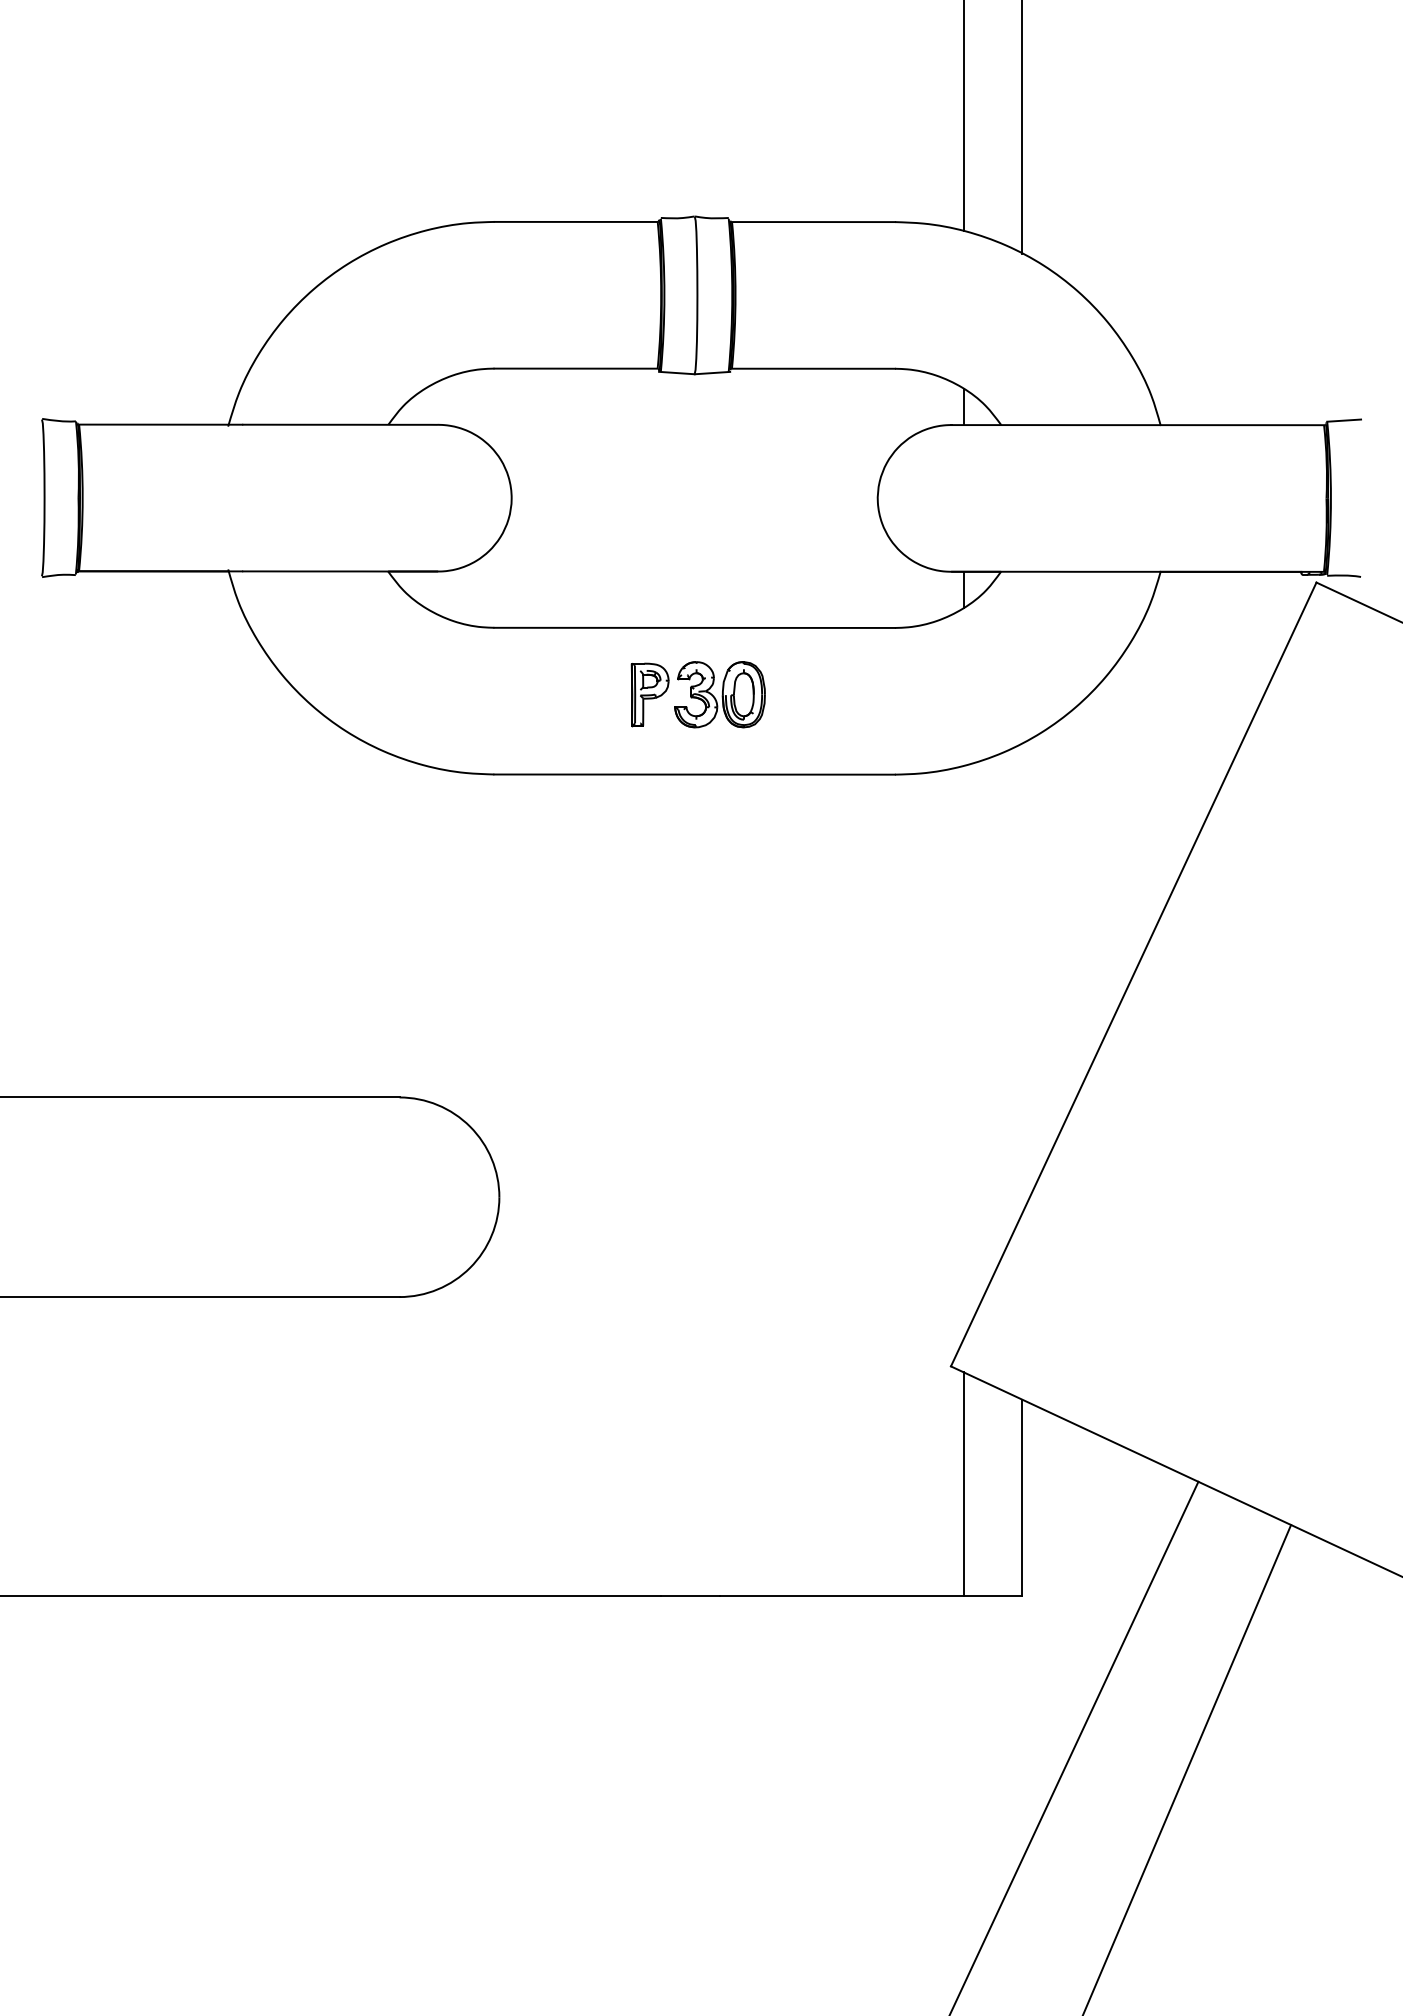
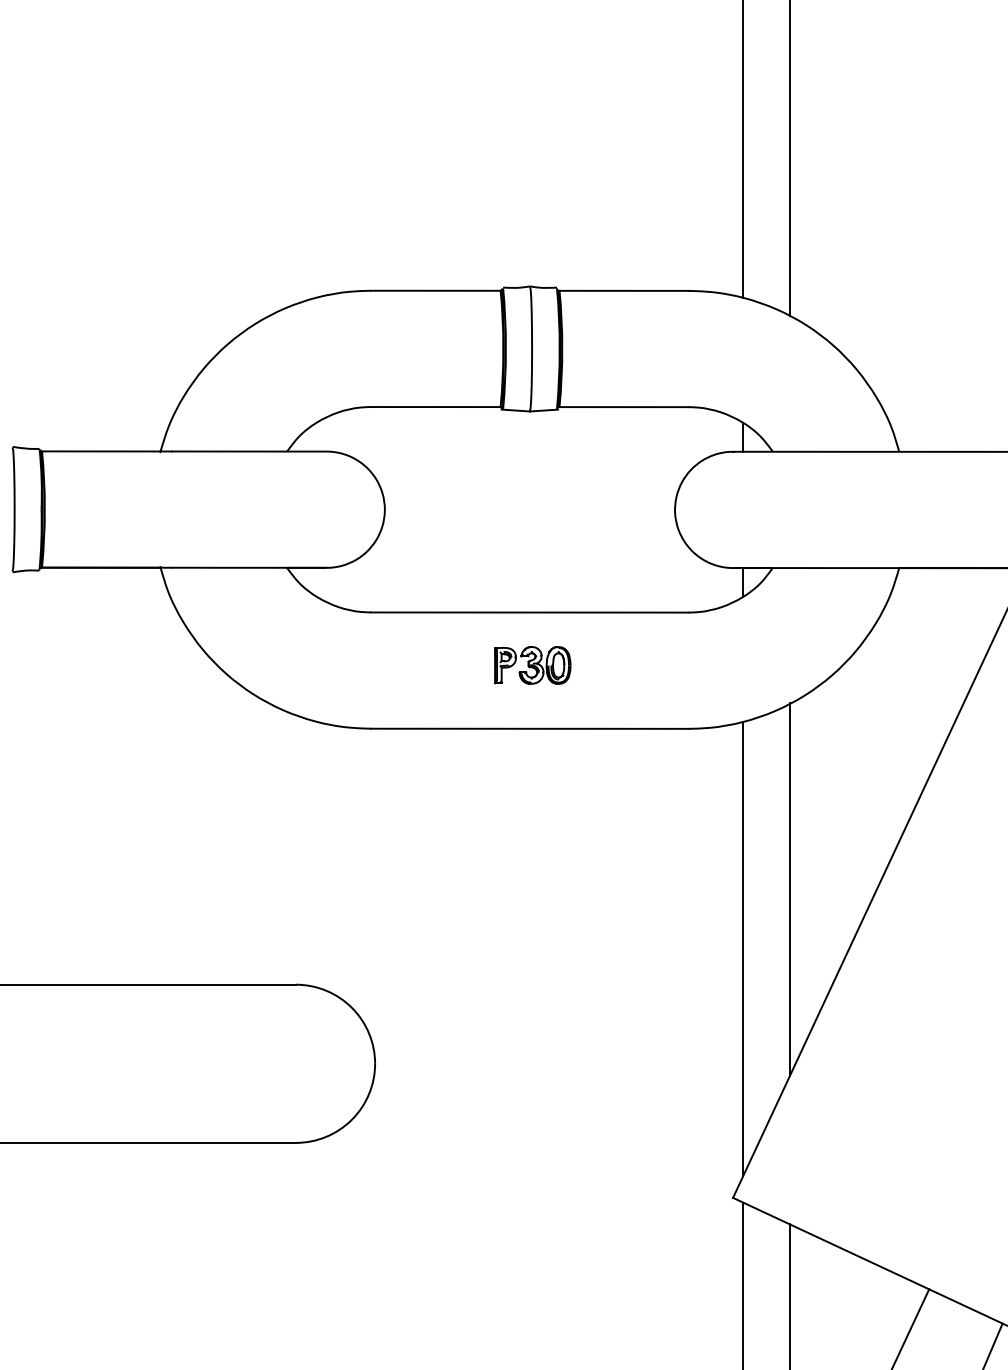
part: (698, 694) -> (532, 665), size x0.71
line: (1022, 977) -> (789, 889), added
line: (963, 1051) -> (742, 948), added

